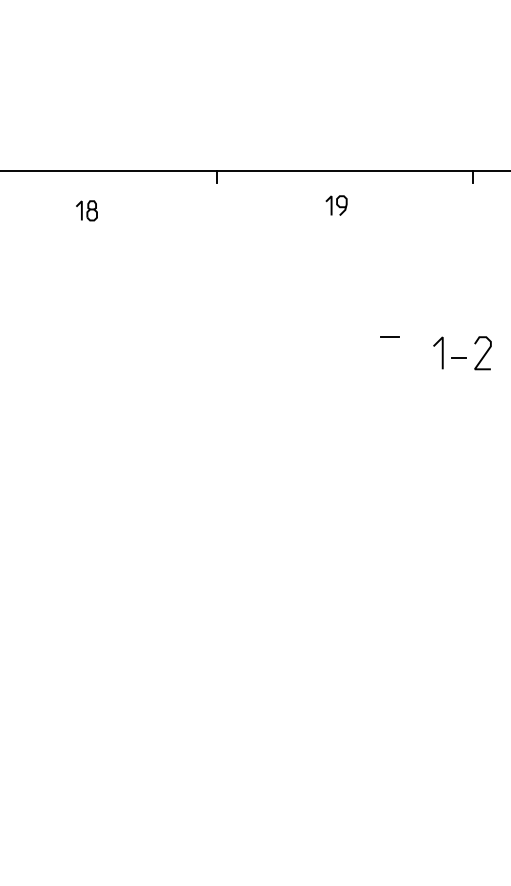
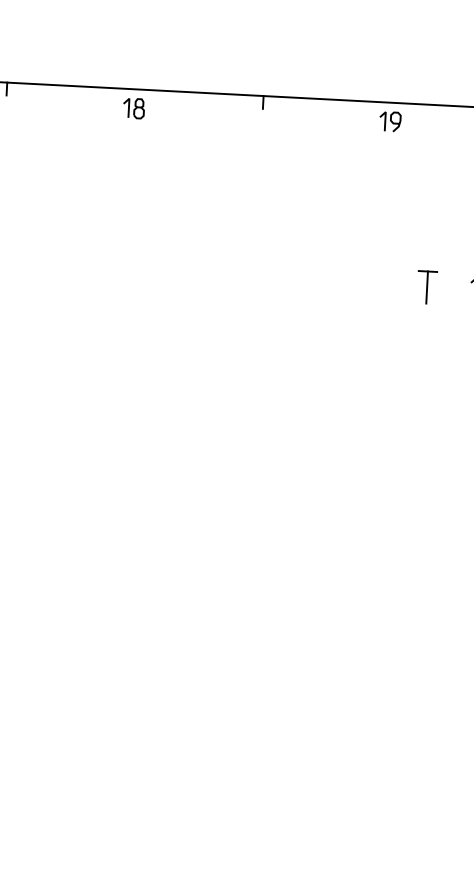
part: (336, 205) -> (390, 121), moved
part: (86, 210) -> (133, 108), moved
line: (390, 353) -> (427, 287), added

